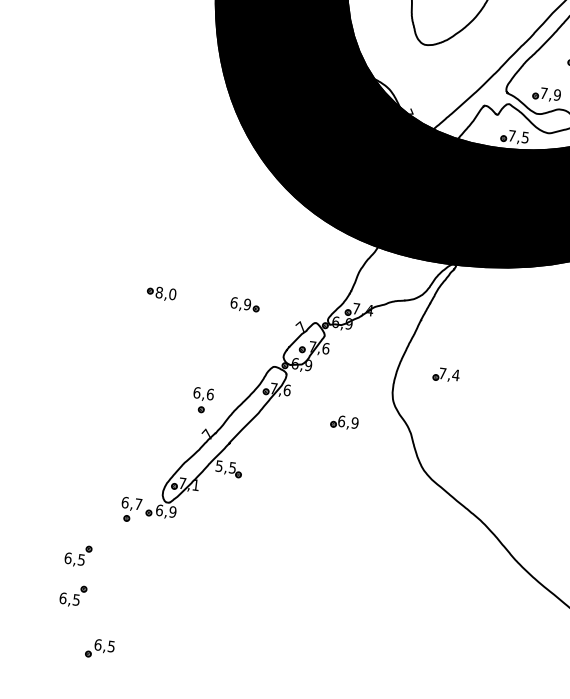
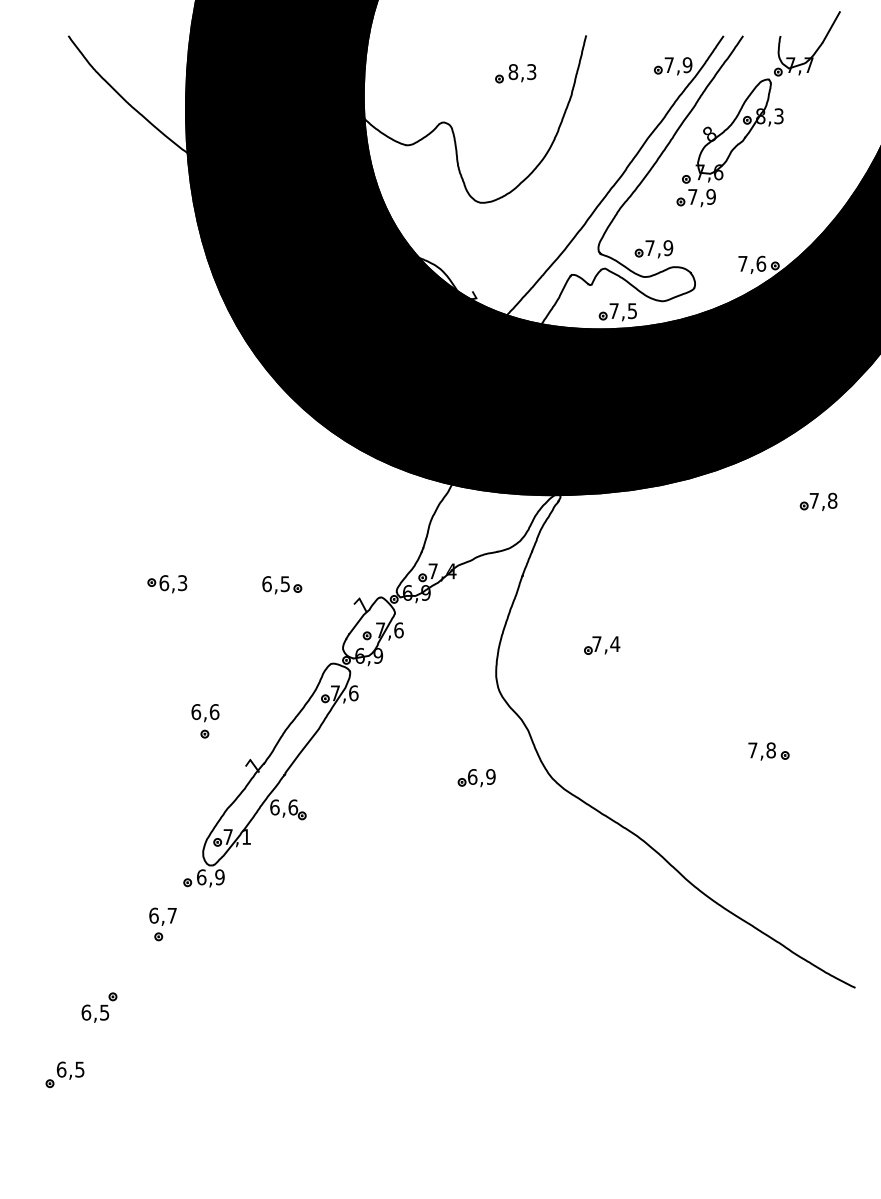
text: (166, 293) -> (173, 583), 8,0 -> 6,3
text: (247, 304) -> (285, 583), 6,9 -> 6,5
part: (446, 375) -> (602, 645), moved
part: (202, 400) -> (205, 721), moved
part: (344, 422) -> (476, 778), moved
text: (226, 467) -> (284, 807), 5,5 -> 6,6
part: (130, 509) -> (162, 924), moved
part: (78, 555) -> (99, 952), removed
part: (99, 648) -> (64, 1074), moved

